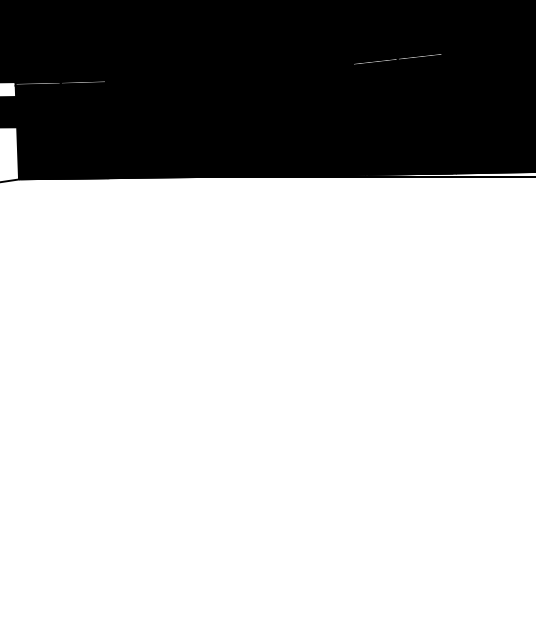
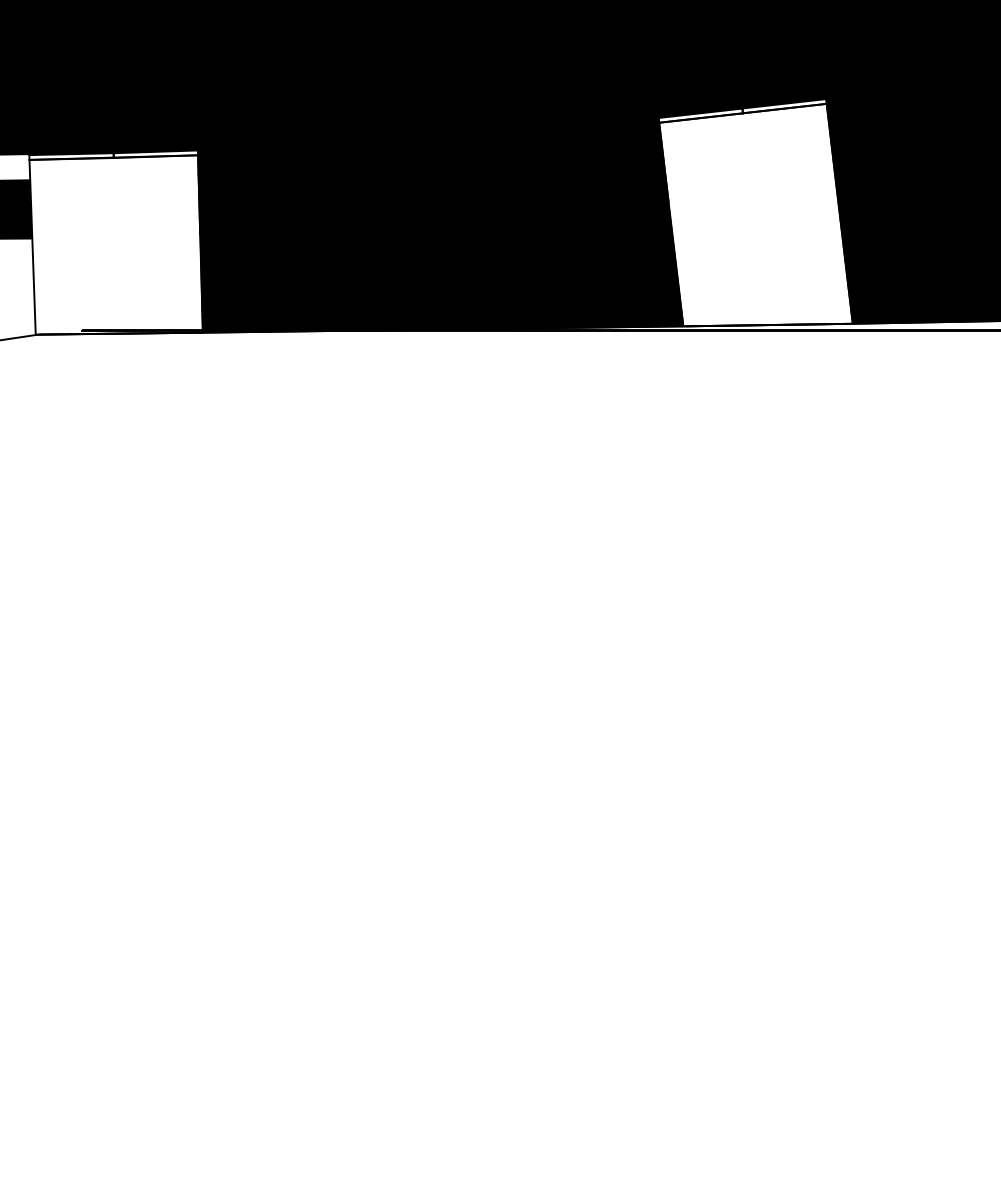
fill: (404, 114) -> (755, 213), removed
fill: (61, 131) -> (115, 245), removed

